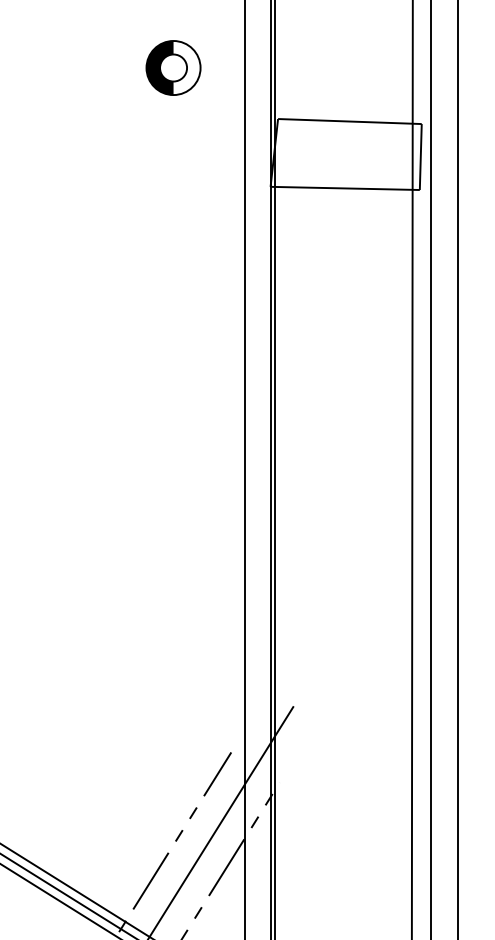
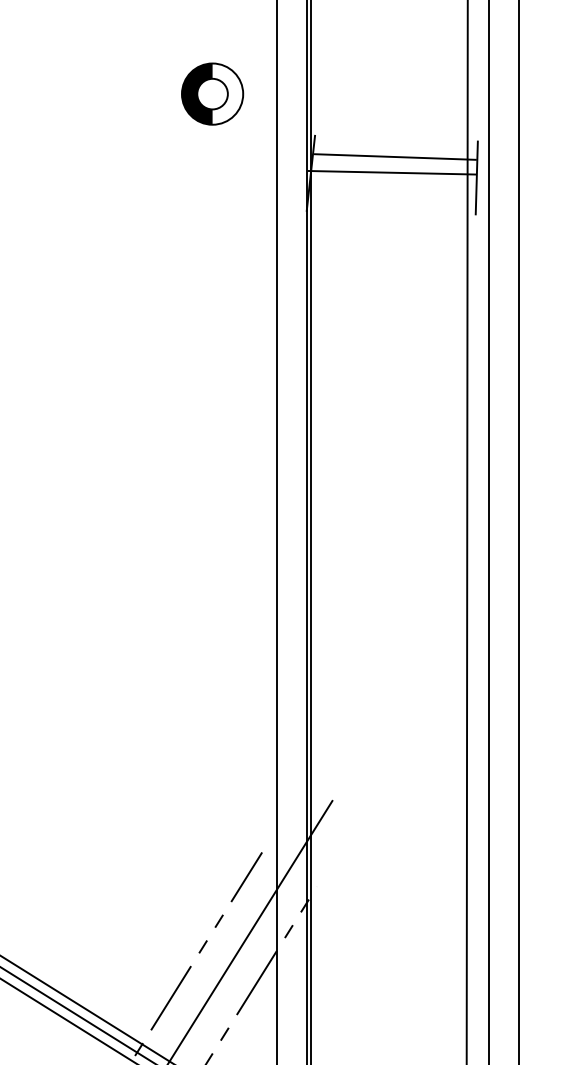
part: (173, 67) -> (212, 93), moved
line: (349, 121) -> (394, 156), moved
line: (344, 188) -> (391, 172), moved

